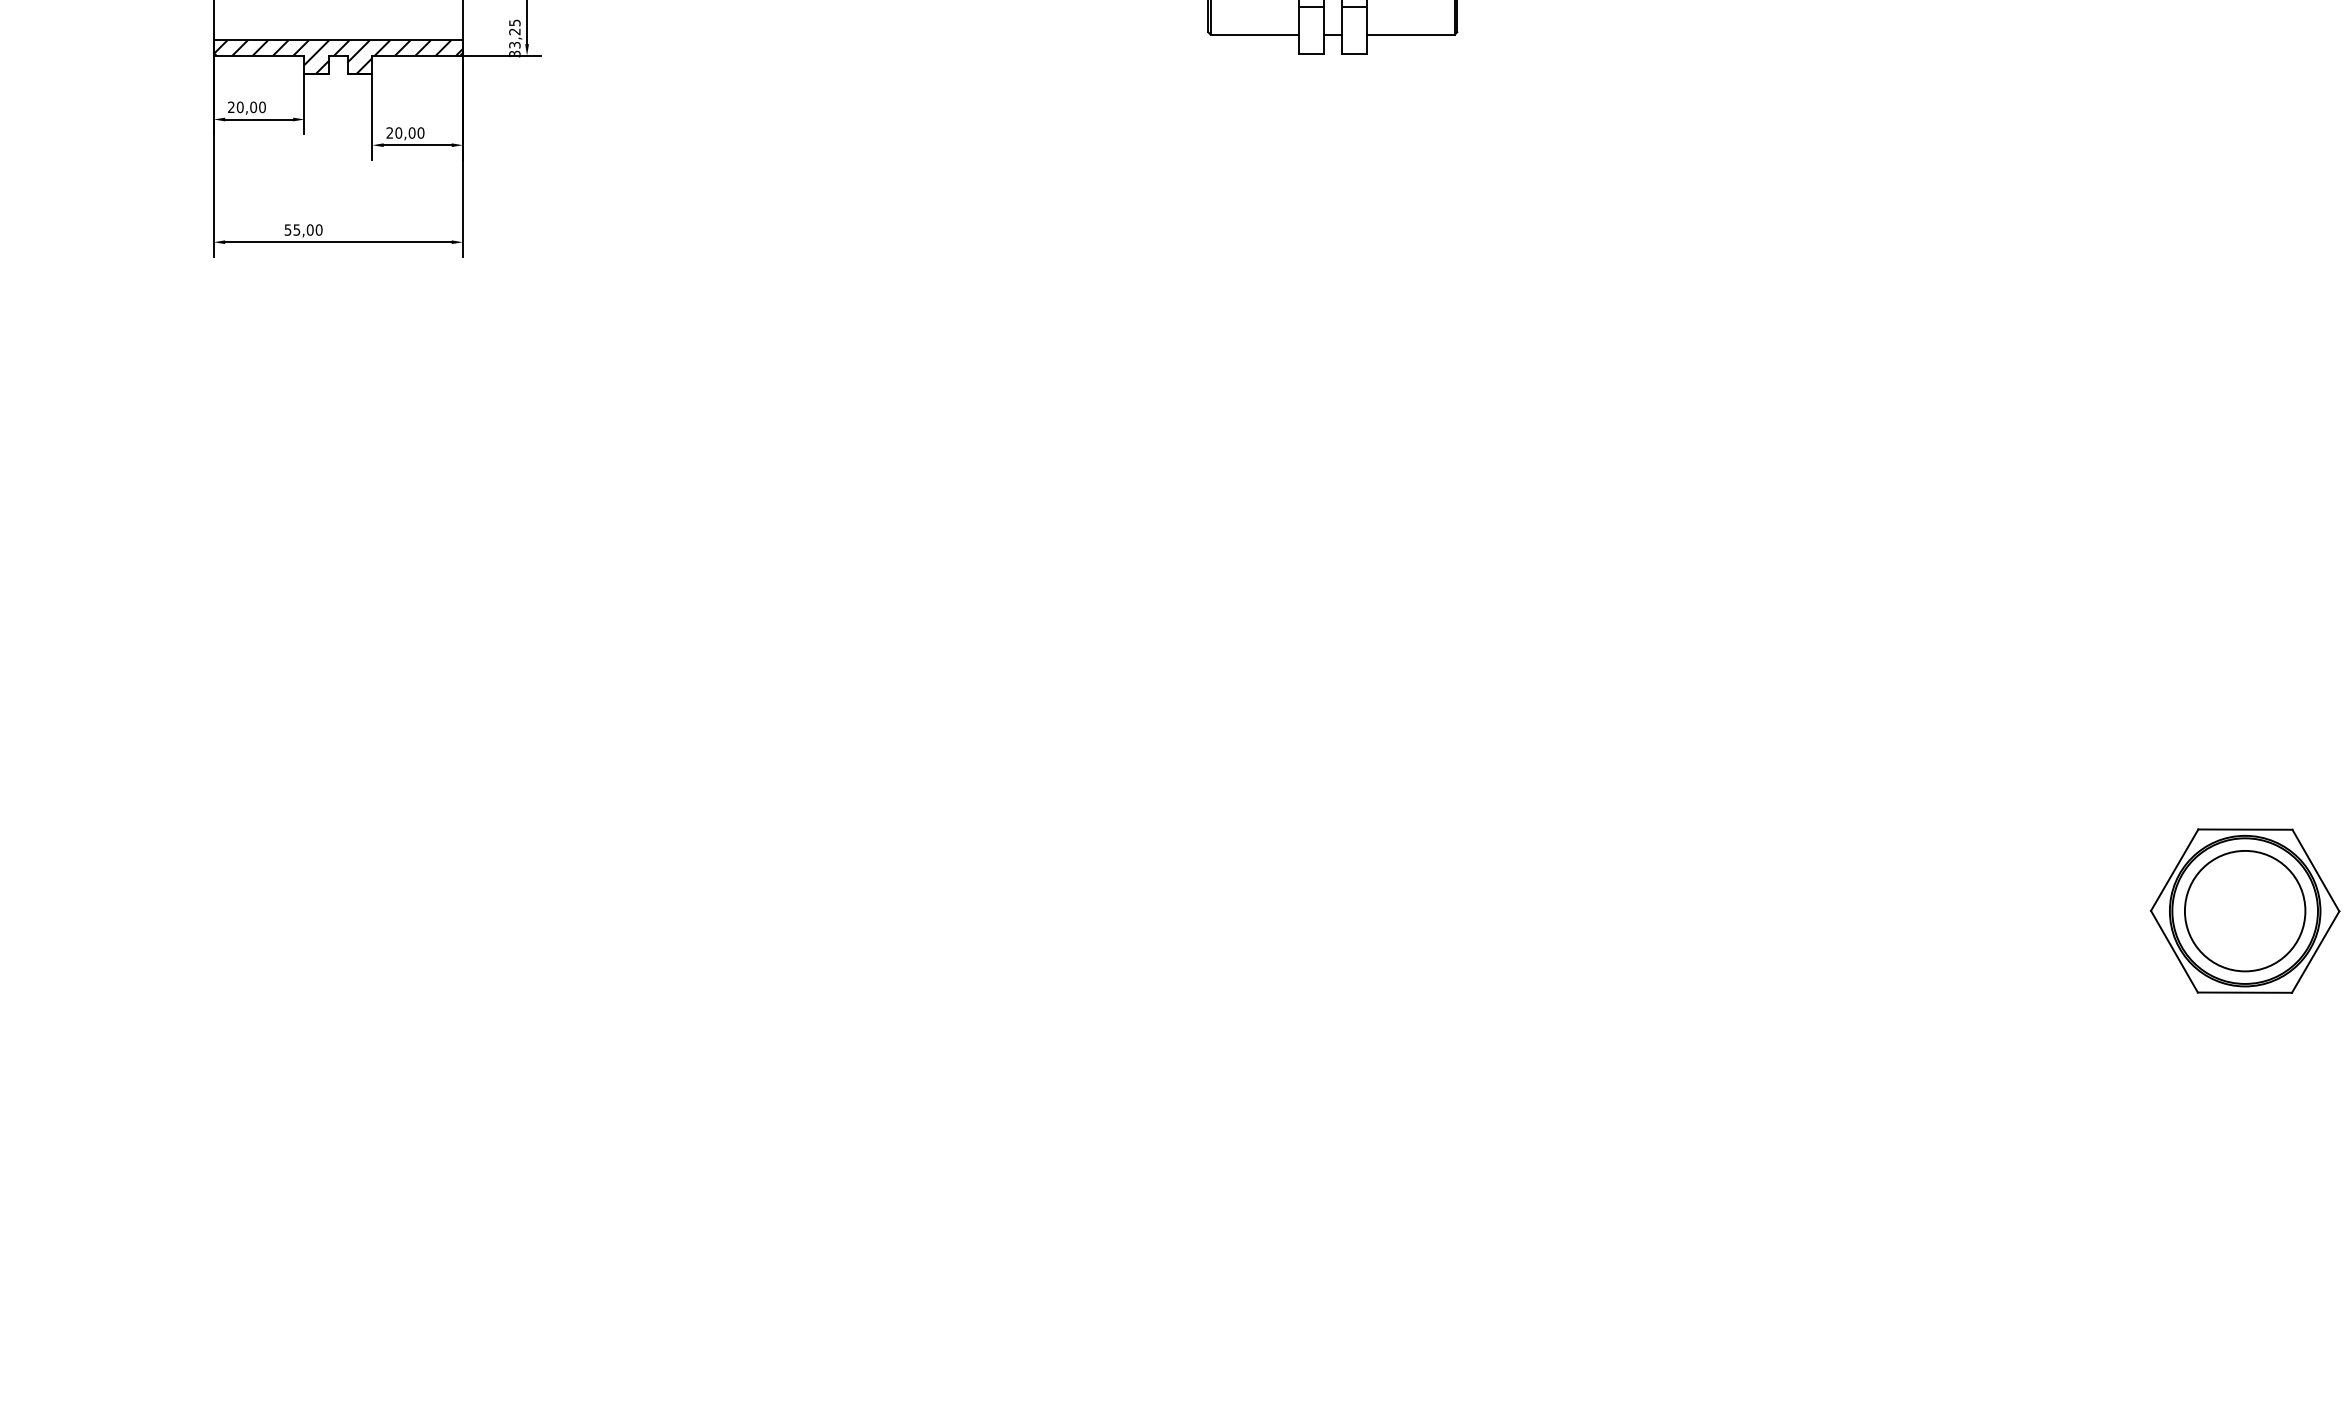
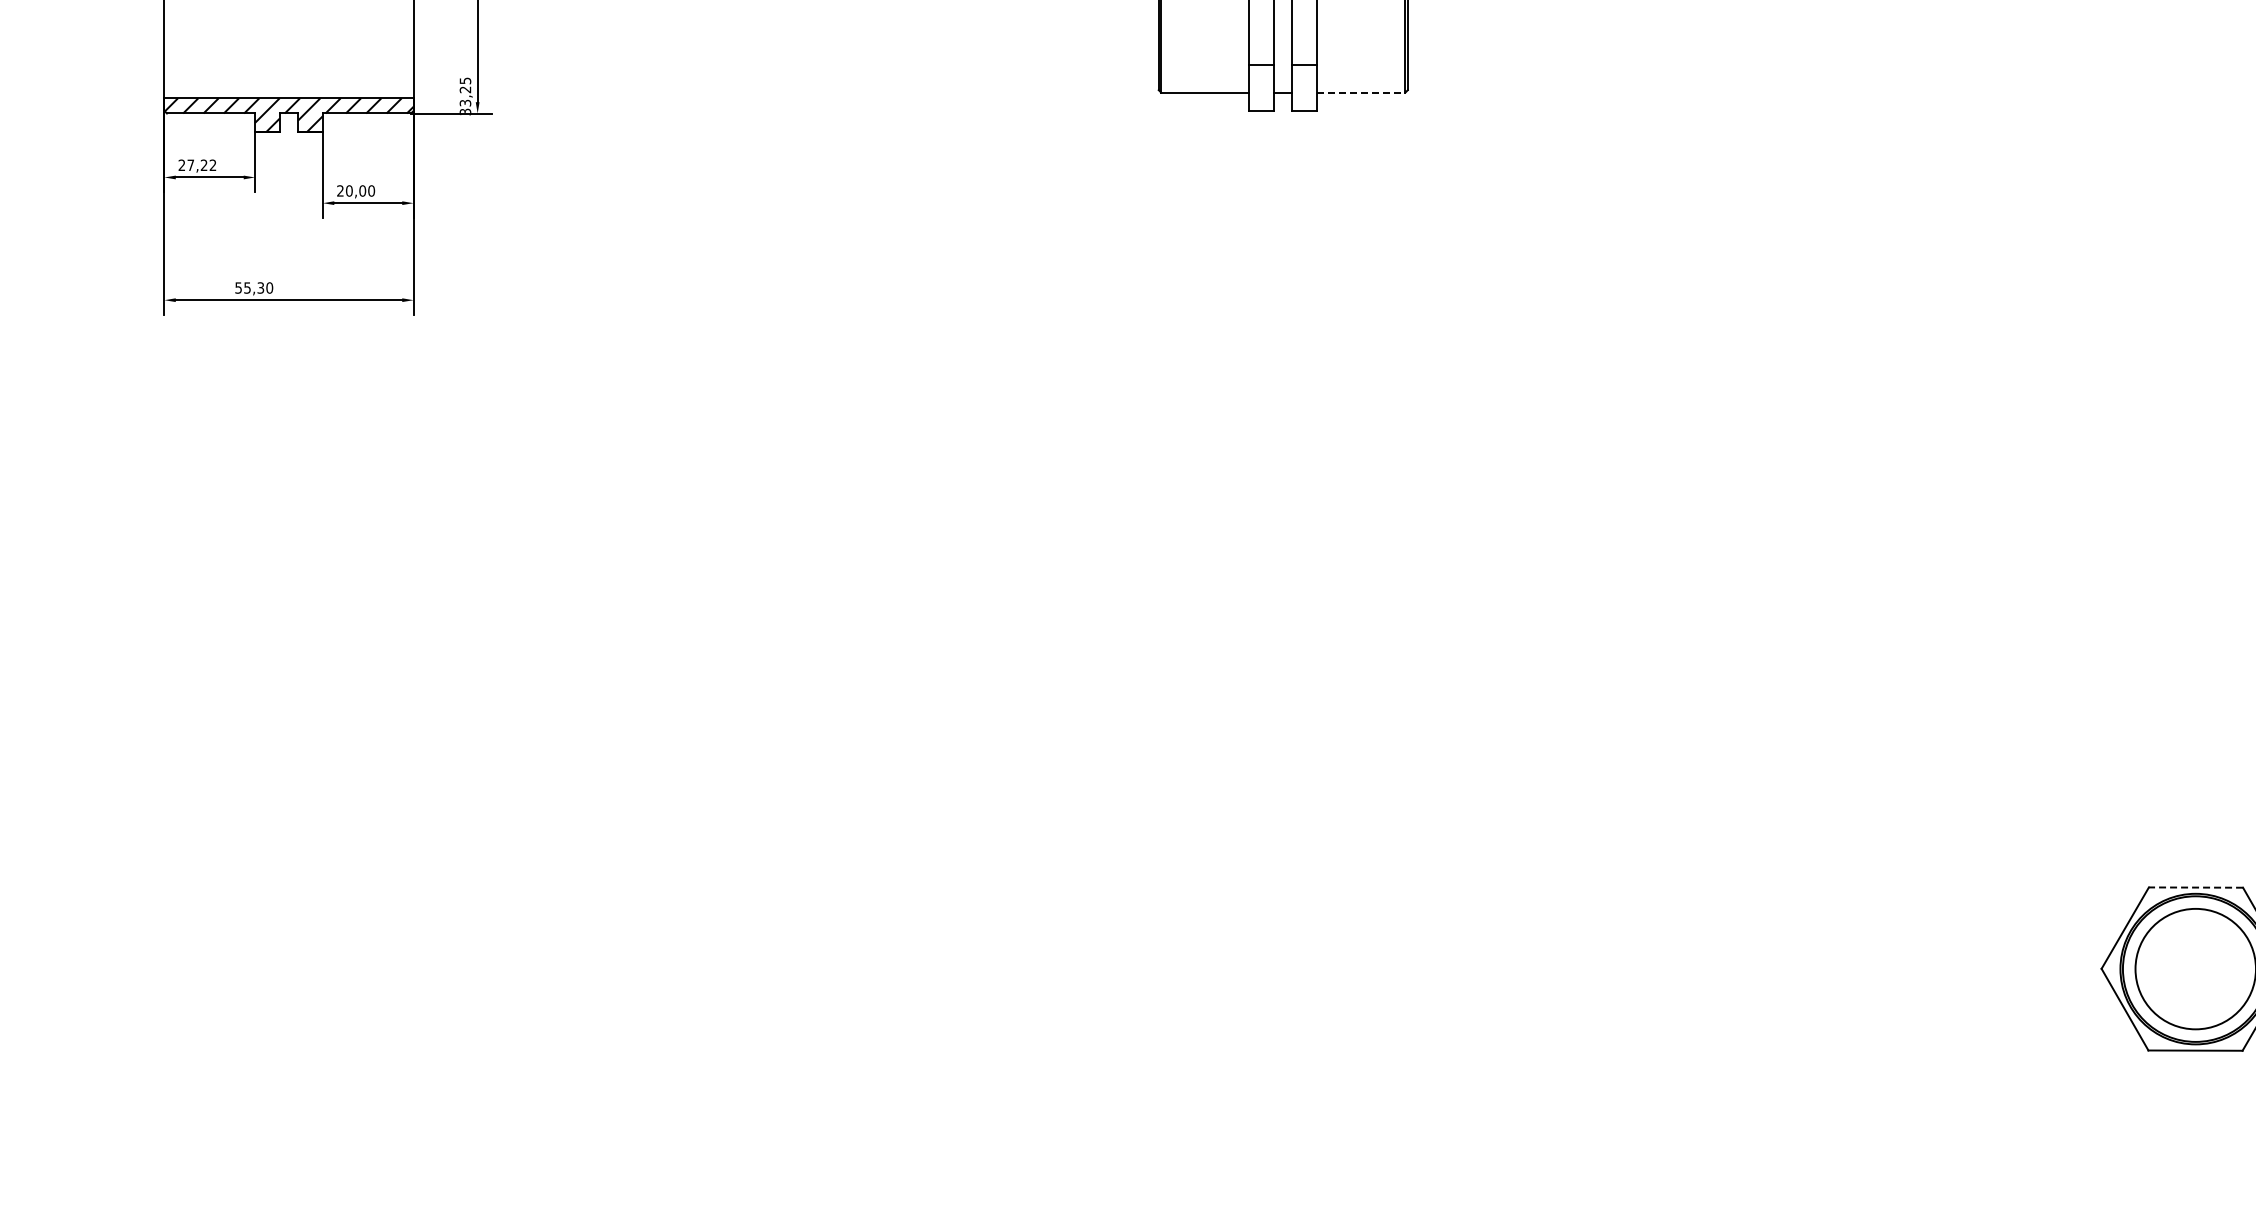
line: (1411, 34) -> (1362, 92), solid -> dashed
text: (250, 107) -> (201, 165), 20,00 -> 27,22
text: (309, 229) -> (260, 287), 55,00 -> 55,30
line: (2244, 829) -> (2195, 887), solid -> dashed

